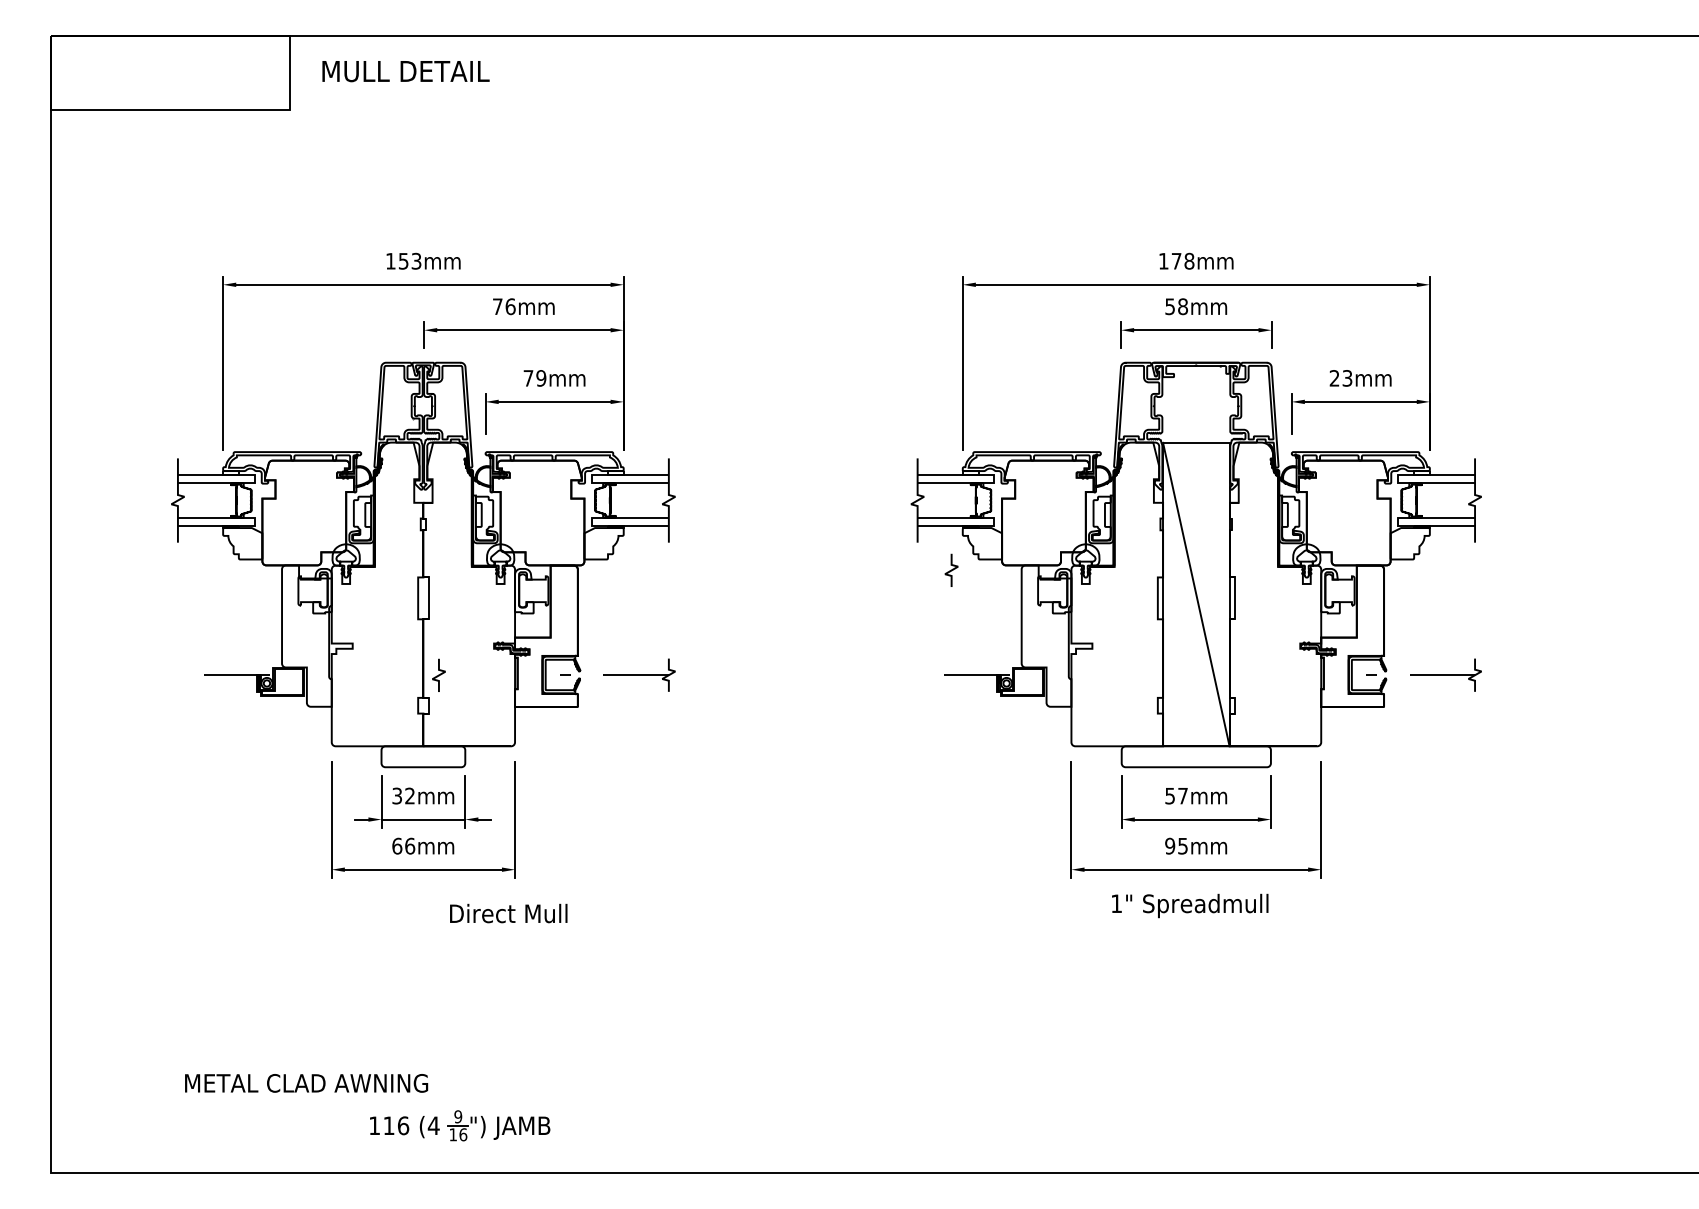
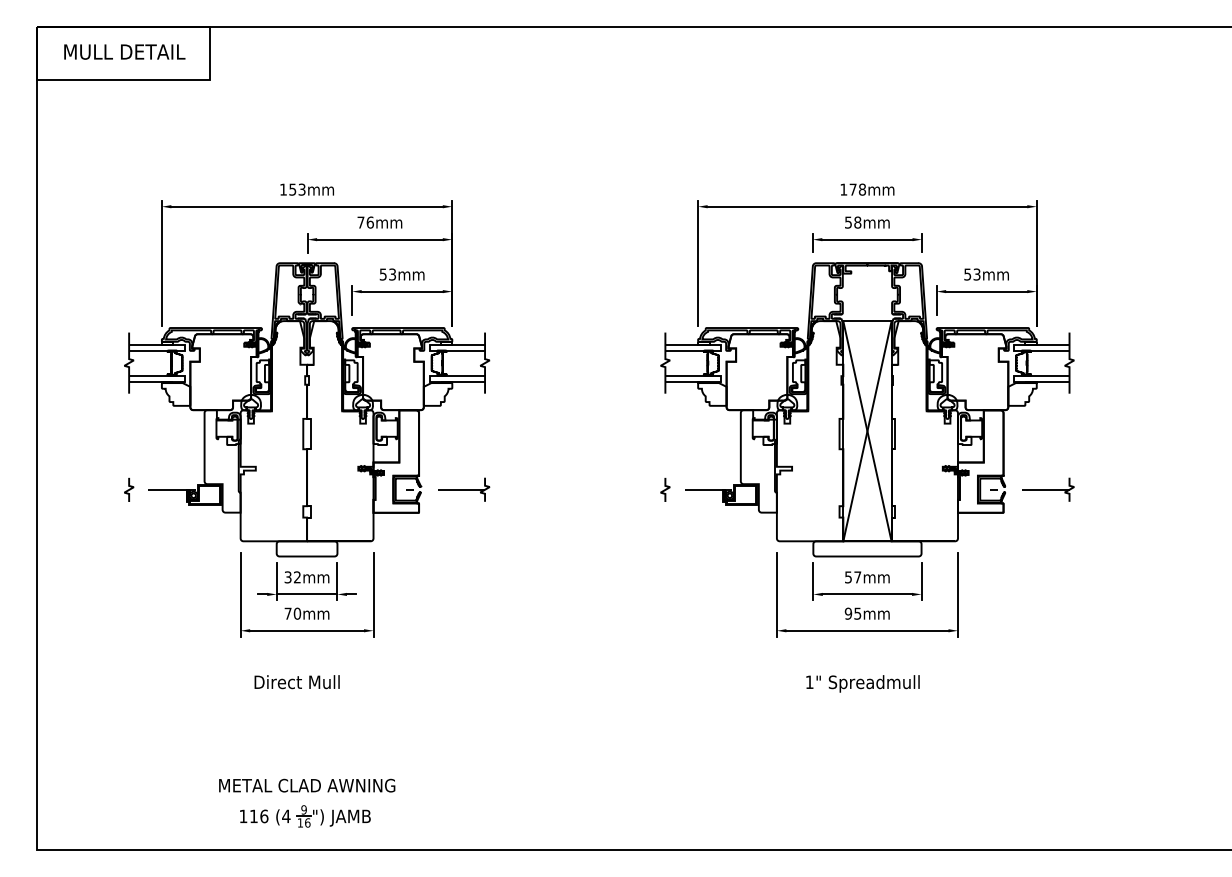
text: (405, 71) -> (124, 52), moved
text: (534, 378) -> (387, 274), 79mm -> 53mm
text: (1334, 378) -> (967, 274), 23mm -> 53mm
curve: (951, 569) -> (665, 489), moved
line: (1196, 594) -> (867, 431), added
curve: (438, 674) -> (128, 489), moved
text: (403, 845) -> (292, 613), 66mm -> 70mm
text: (1190, 905) -> (863, 683), moved
text: (508, 913) -> (297, 682), moved
text: (306, 1083) -> (307, 785), moved
part: (460, 1125) -> (305, 816), moved

